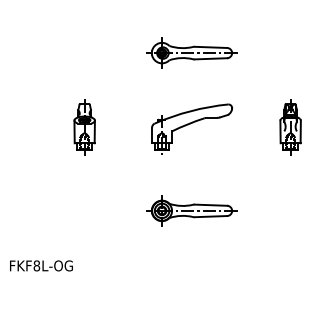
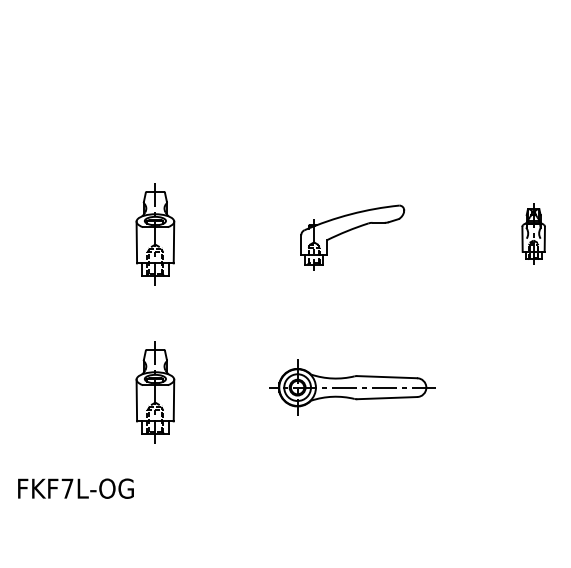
part: (191, 52) -> (351, 96), removed
part: (290, 127) -> (533, 234), size x0.6
part: (191, 128) -> (351, 236), size x0.7
part: (84, 213) -> (155, 392), added
text: (36, 265) -> (66, 487), FKF8L-OG -> FKF7L-OG

